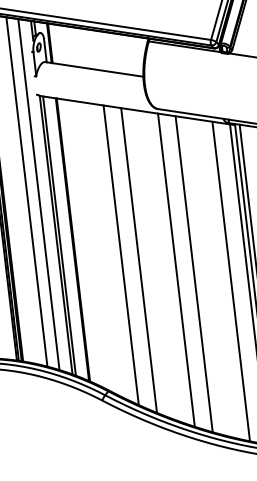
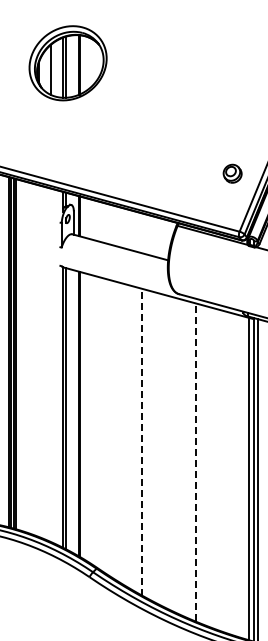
line: (27, 192) -> (39, 361), removed
line: (38, 193) -> (50, 364), removed
line: (121, 254) -> (125, 434), removed
line: (139, 259) -> (142, 441), solid -> dashed
line: (176, 269) -> (178, 455), removed
line: (194, 273) -> (195, 461), solid -> dashed
line: (231, 281) -> (231, 473), removed

